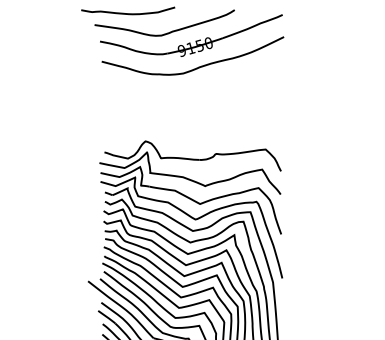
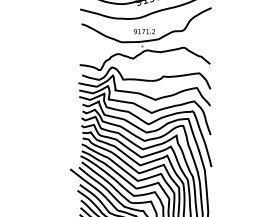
part: (191, 102) -> (145, 39), added

